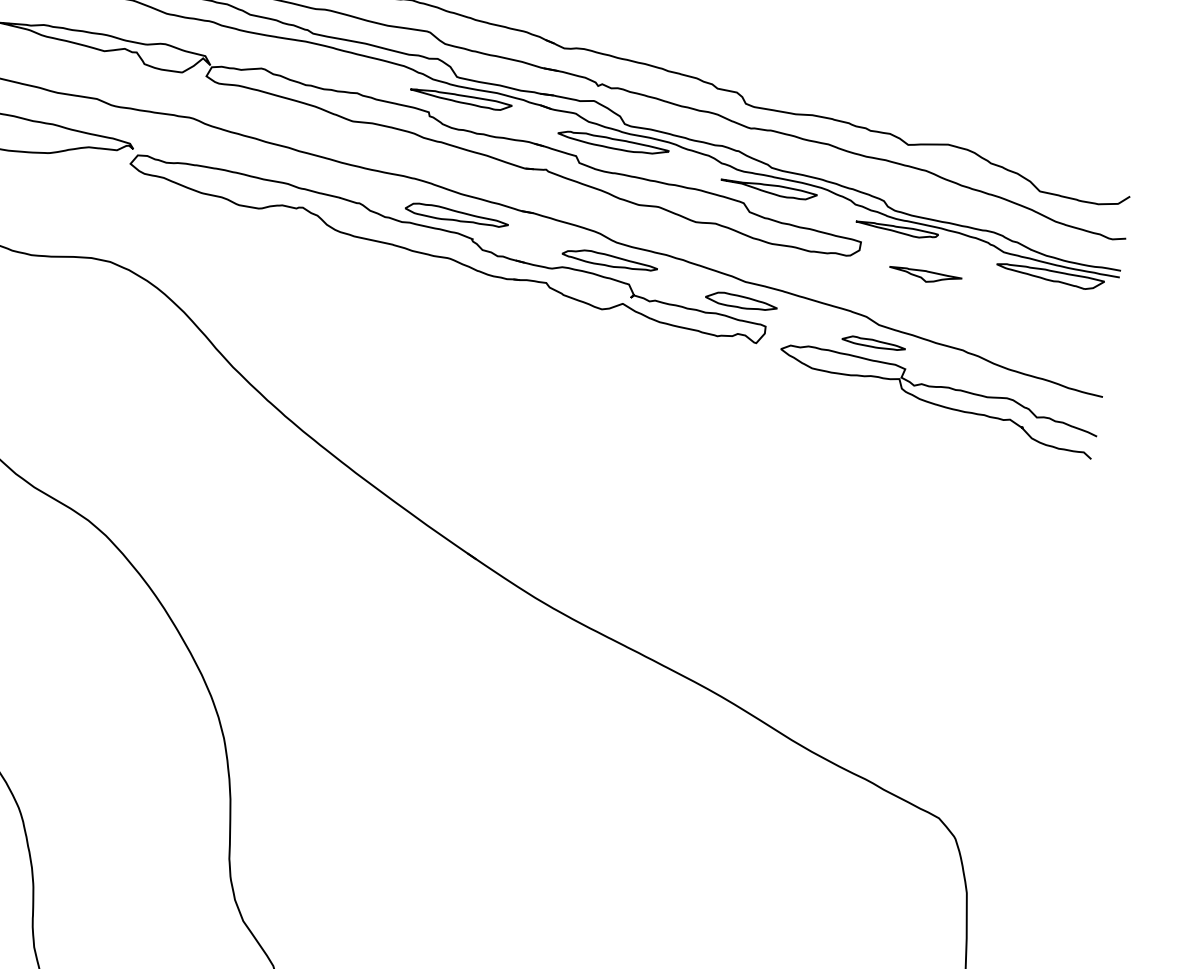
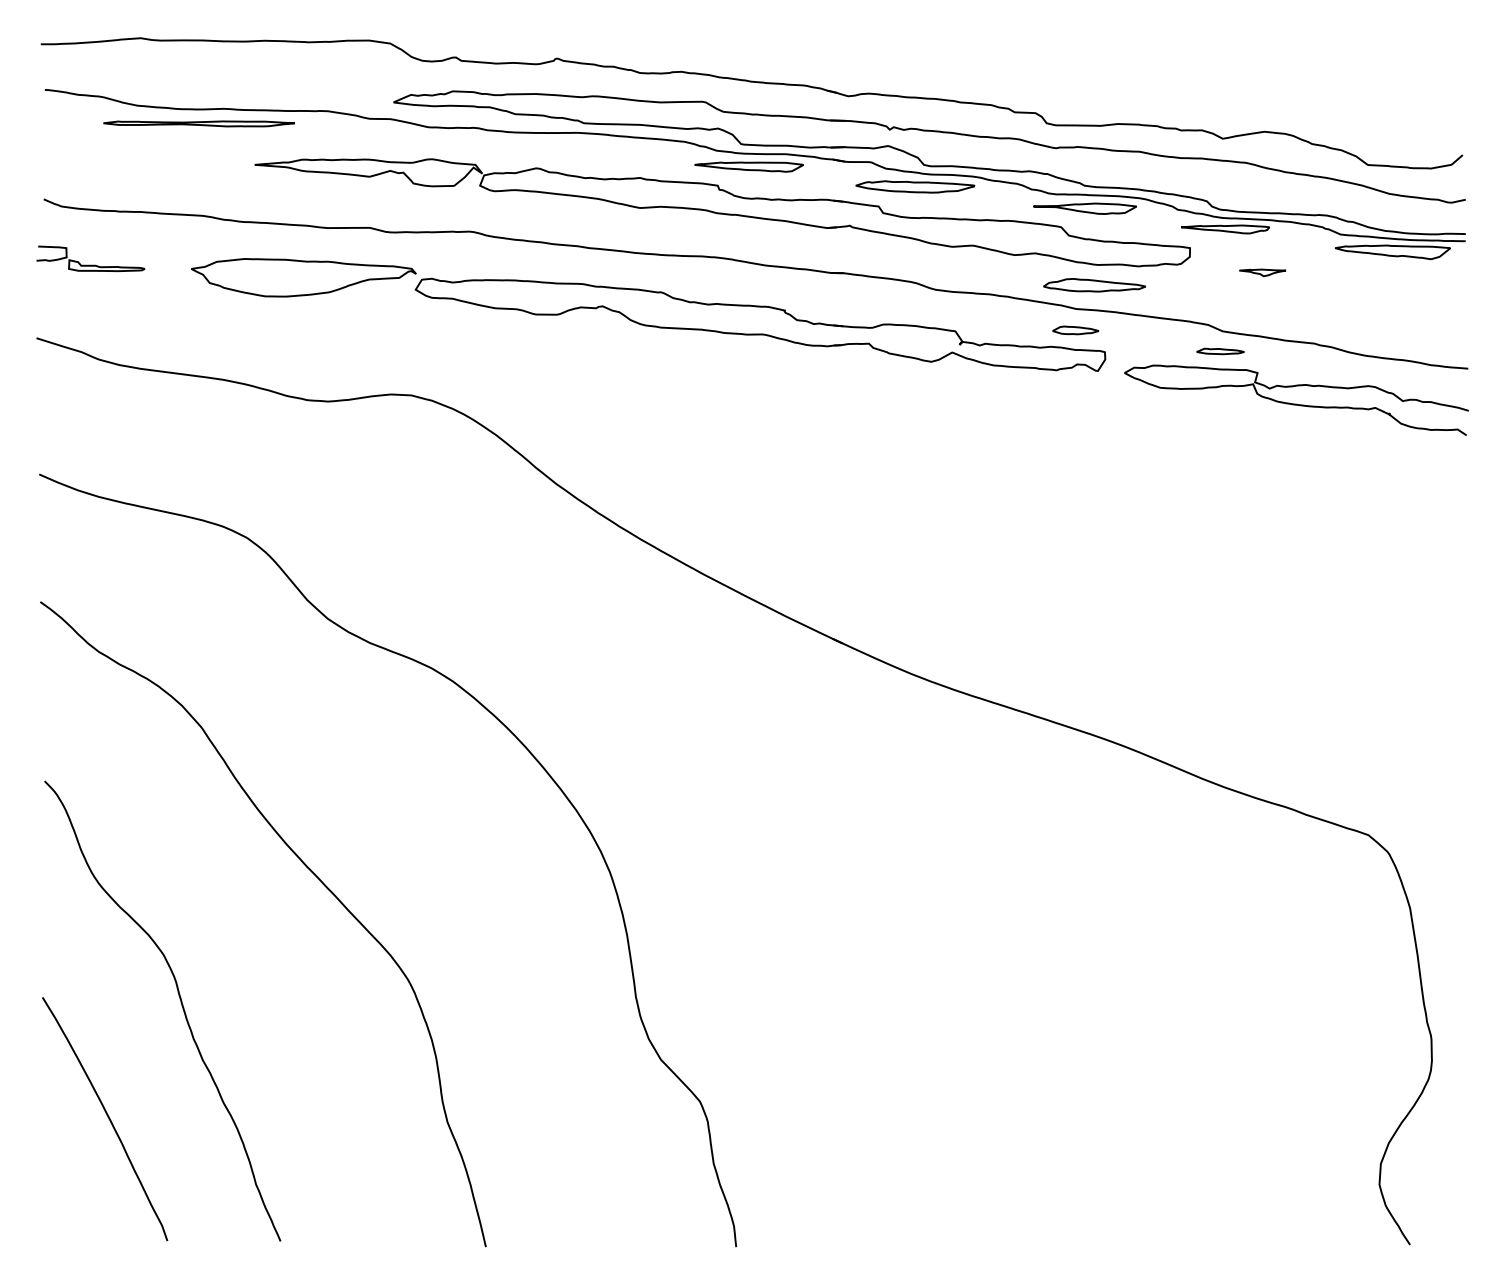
part: (456, 215) -> (764, 288), removed
part: (609, 260) -> (1094, 285), moved
part: (925, 275) -> (1262, 272), size x0.6
part: (741, 301) -> (1075, 330), size x0.6
part: (873, 343) -> (1220, 351), size x0.7

